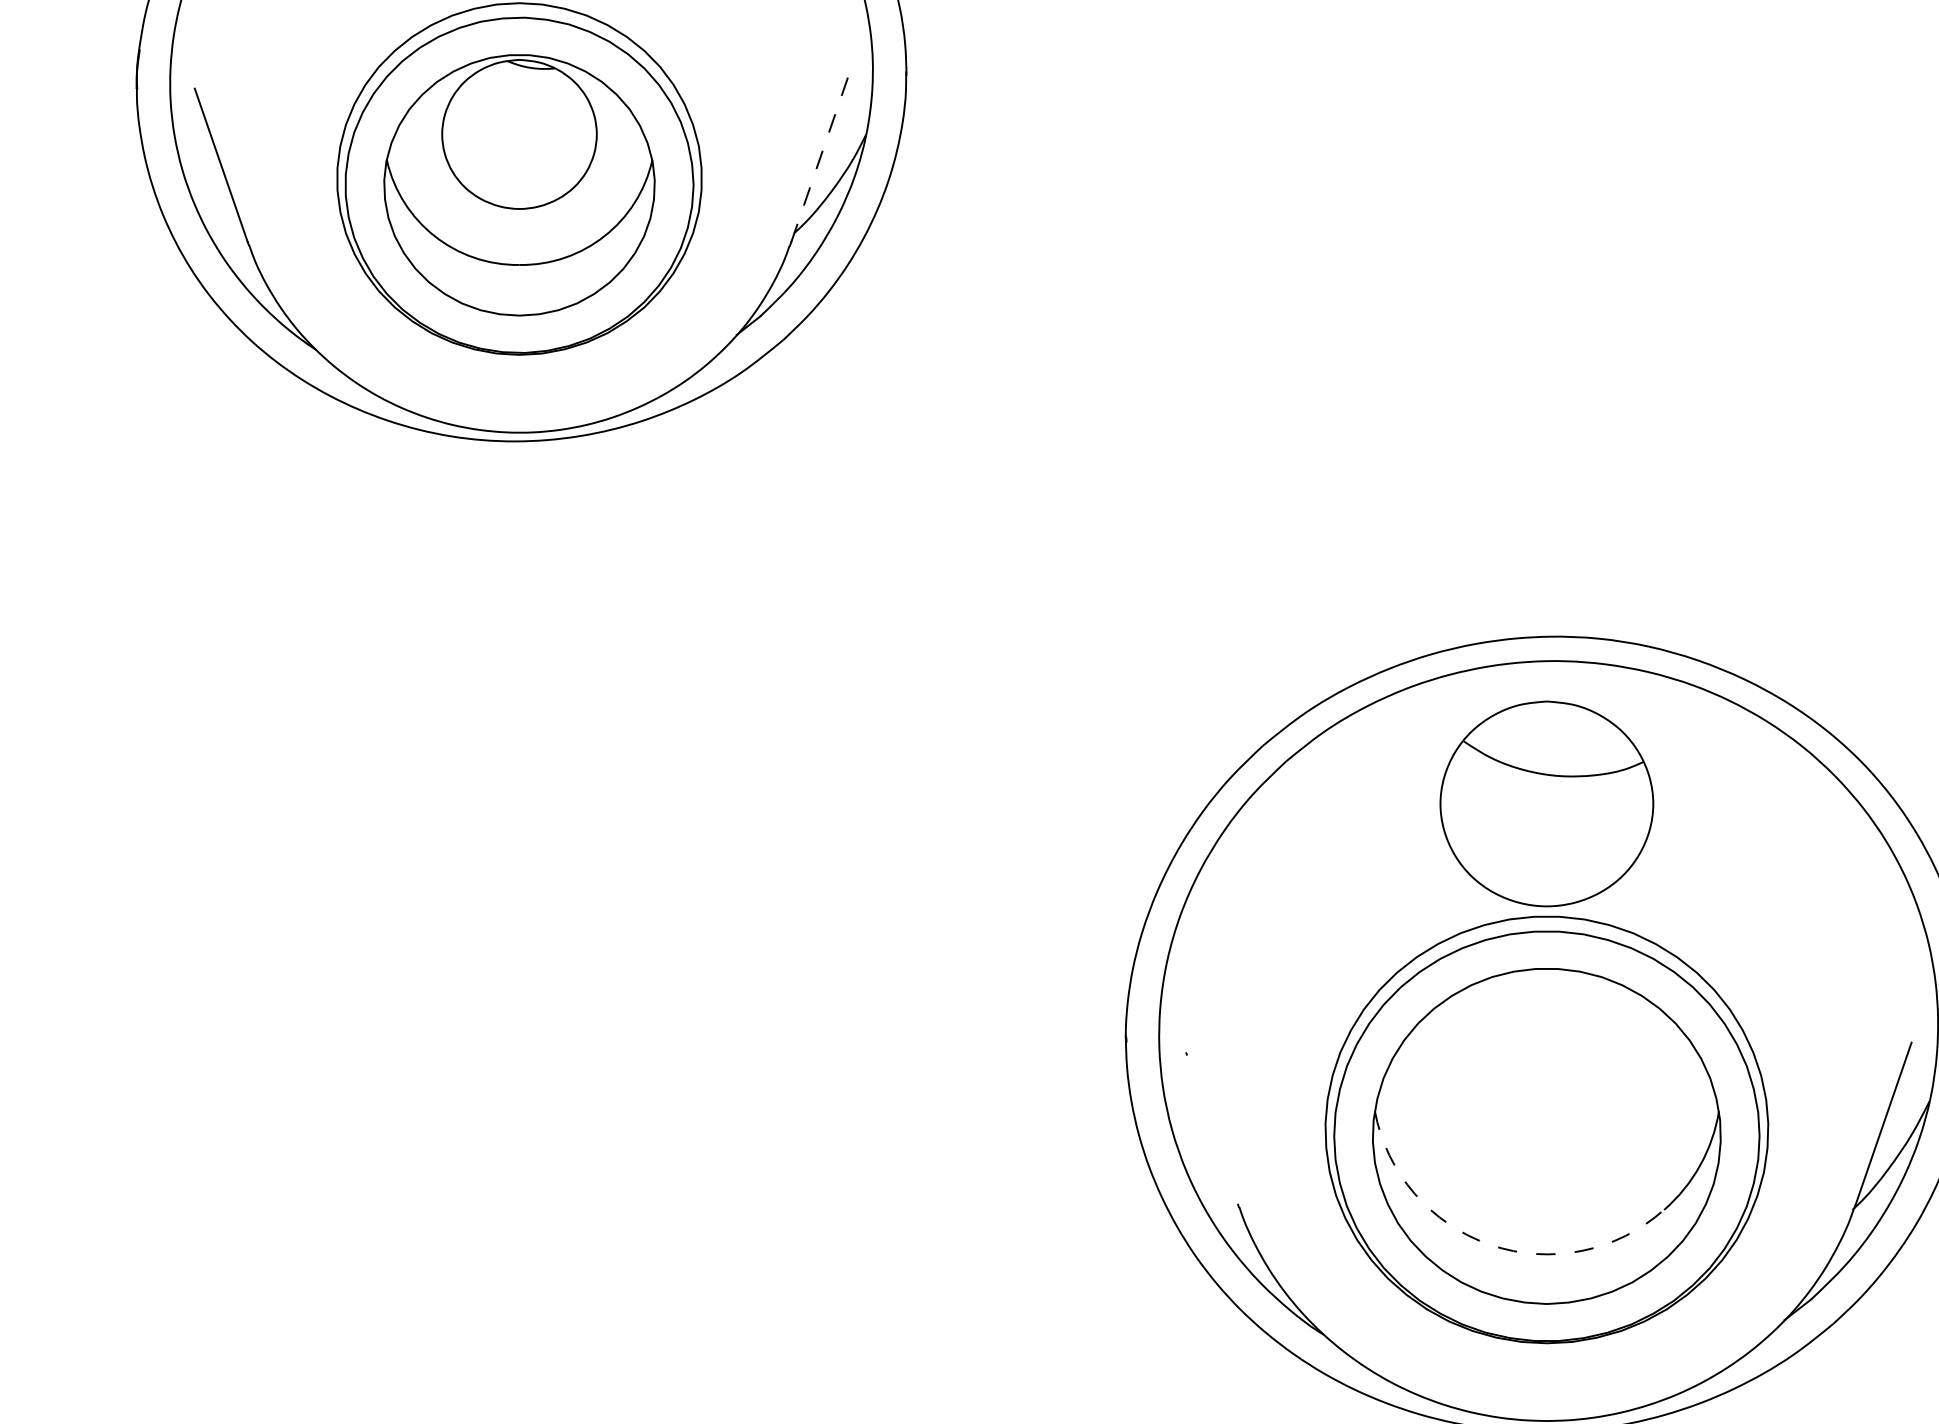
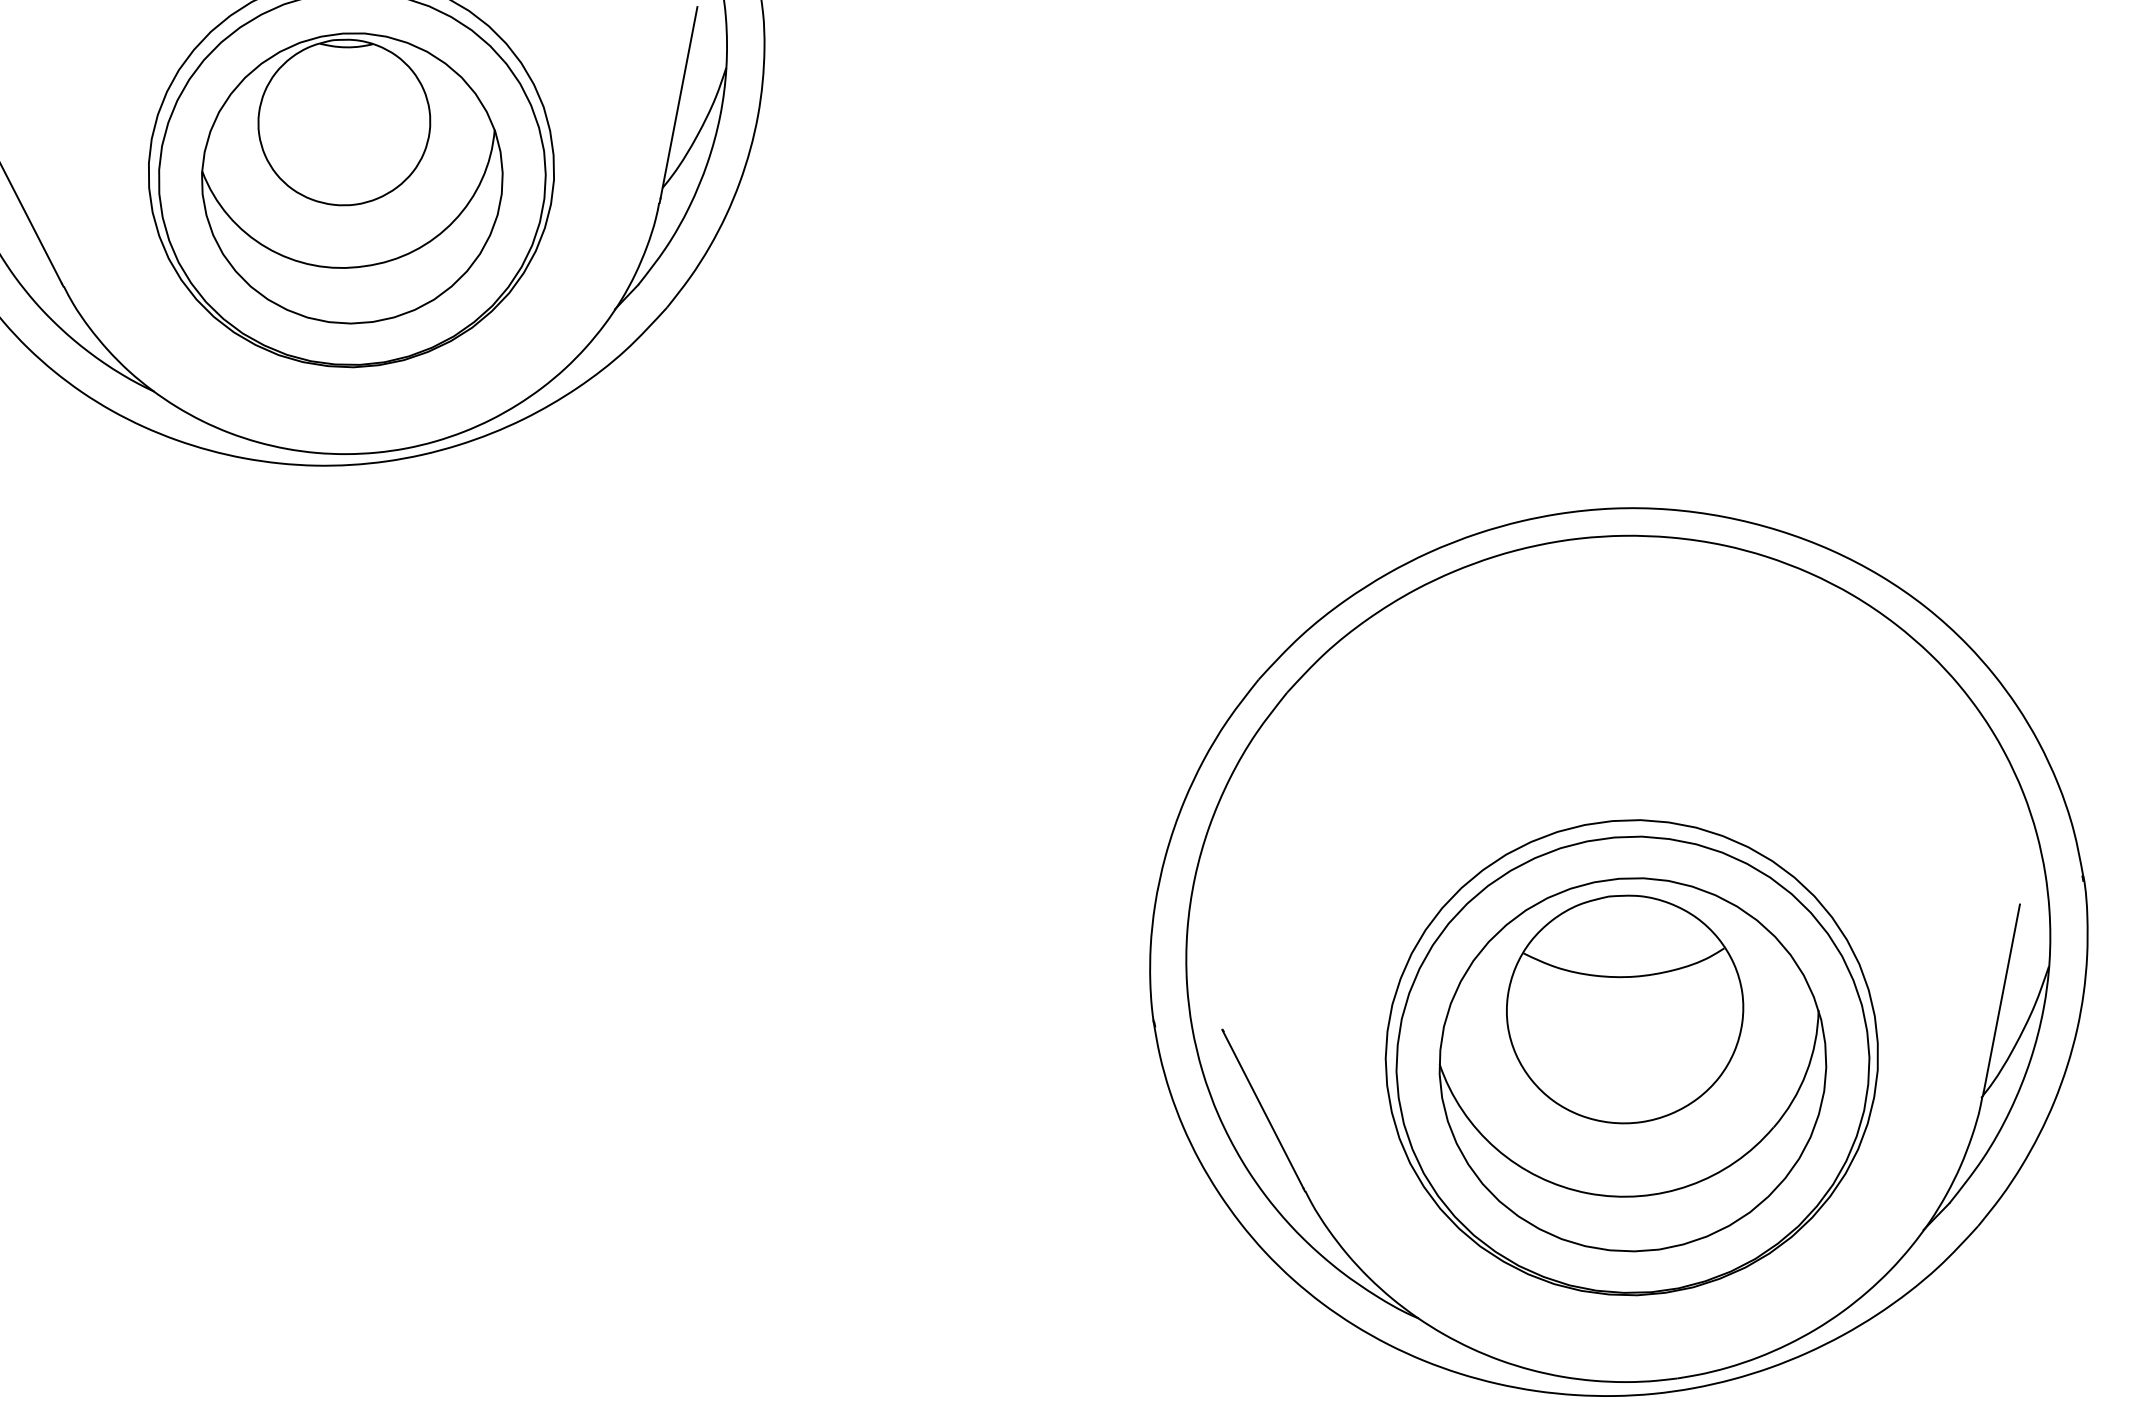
line: (819, 159) -> (678, 102), dashed -> solid
part: (1546, 803) -> (1624, 1008), moved
line: (1211, 1128) -> (1262, 1108), added
arc: (1490, 1244) -> (1587, 1192), dashed -> solid

